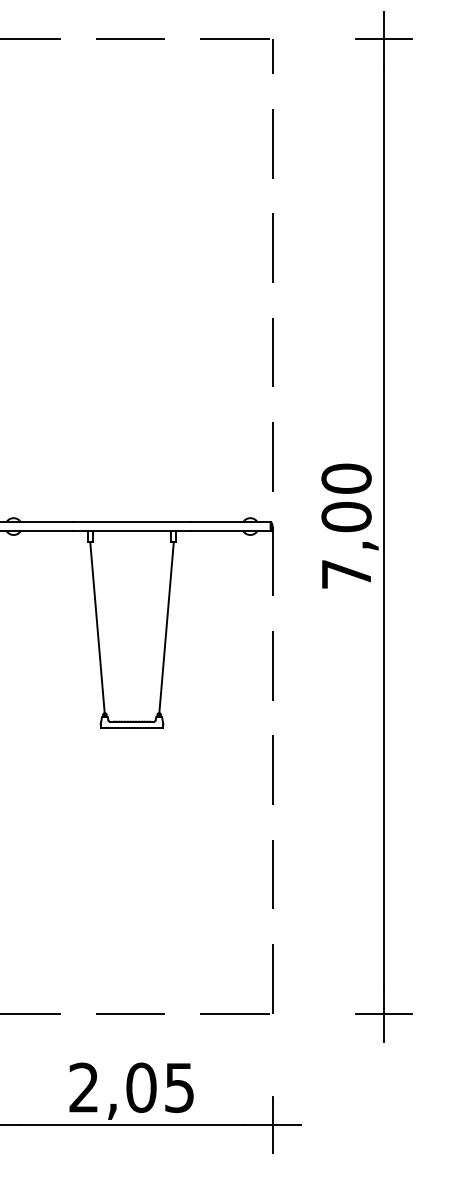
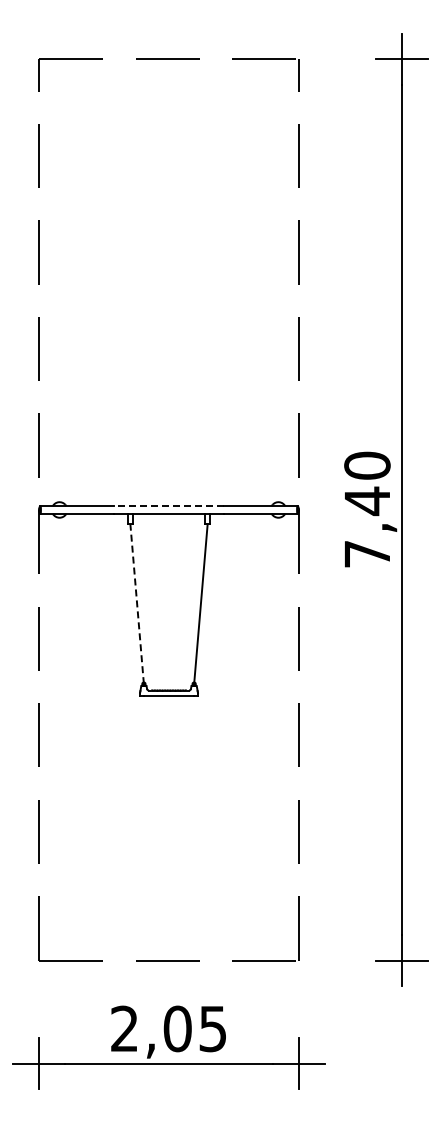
text: (346, 517) -> (367, 501), 7,00 -> 7,40
line: (132, 522) -> (169, 506), solid -> dashed
line: (97, 627) -> (137, 603), solid -> dashed

